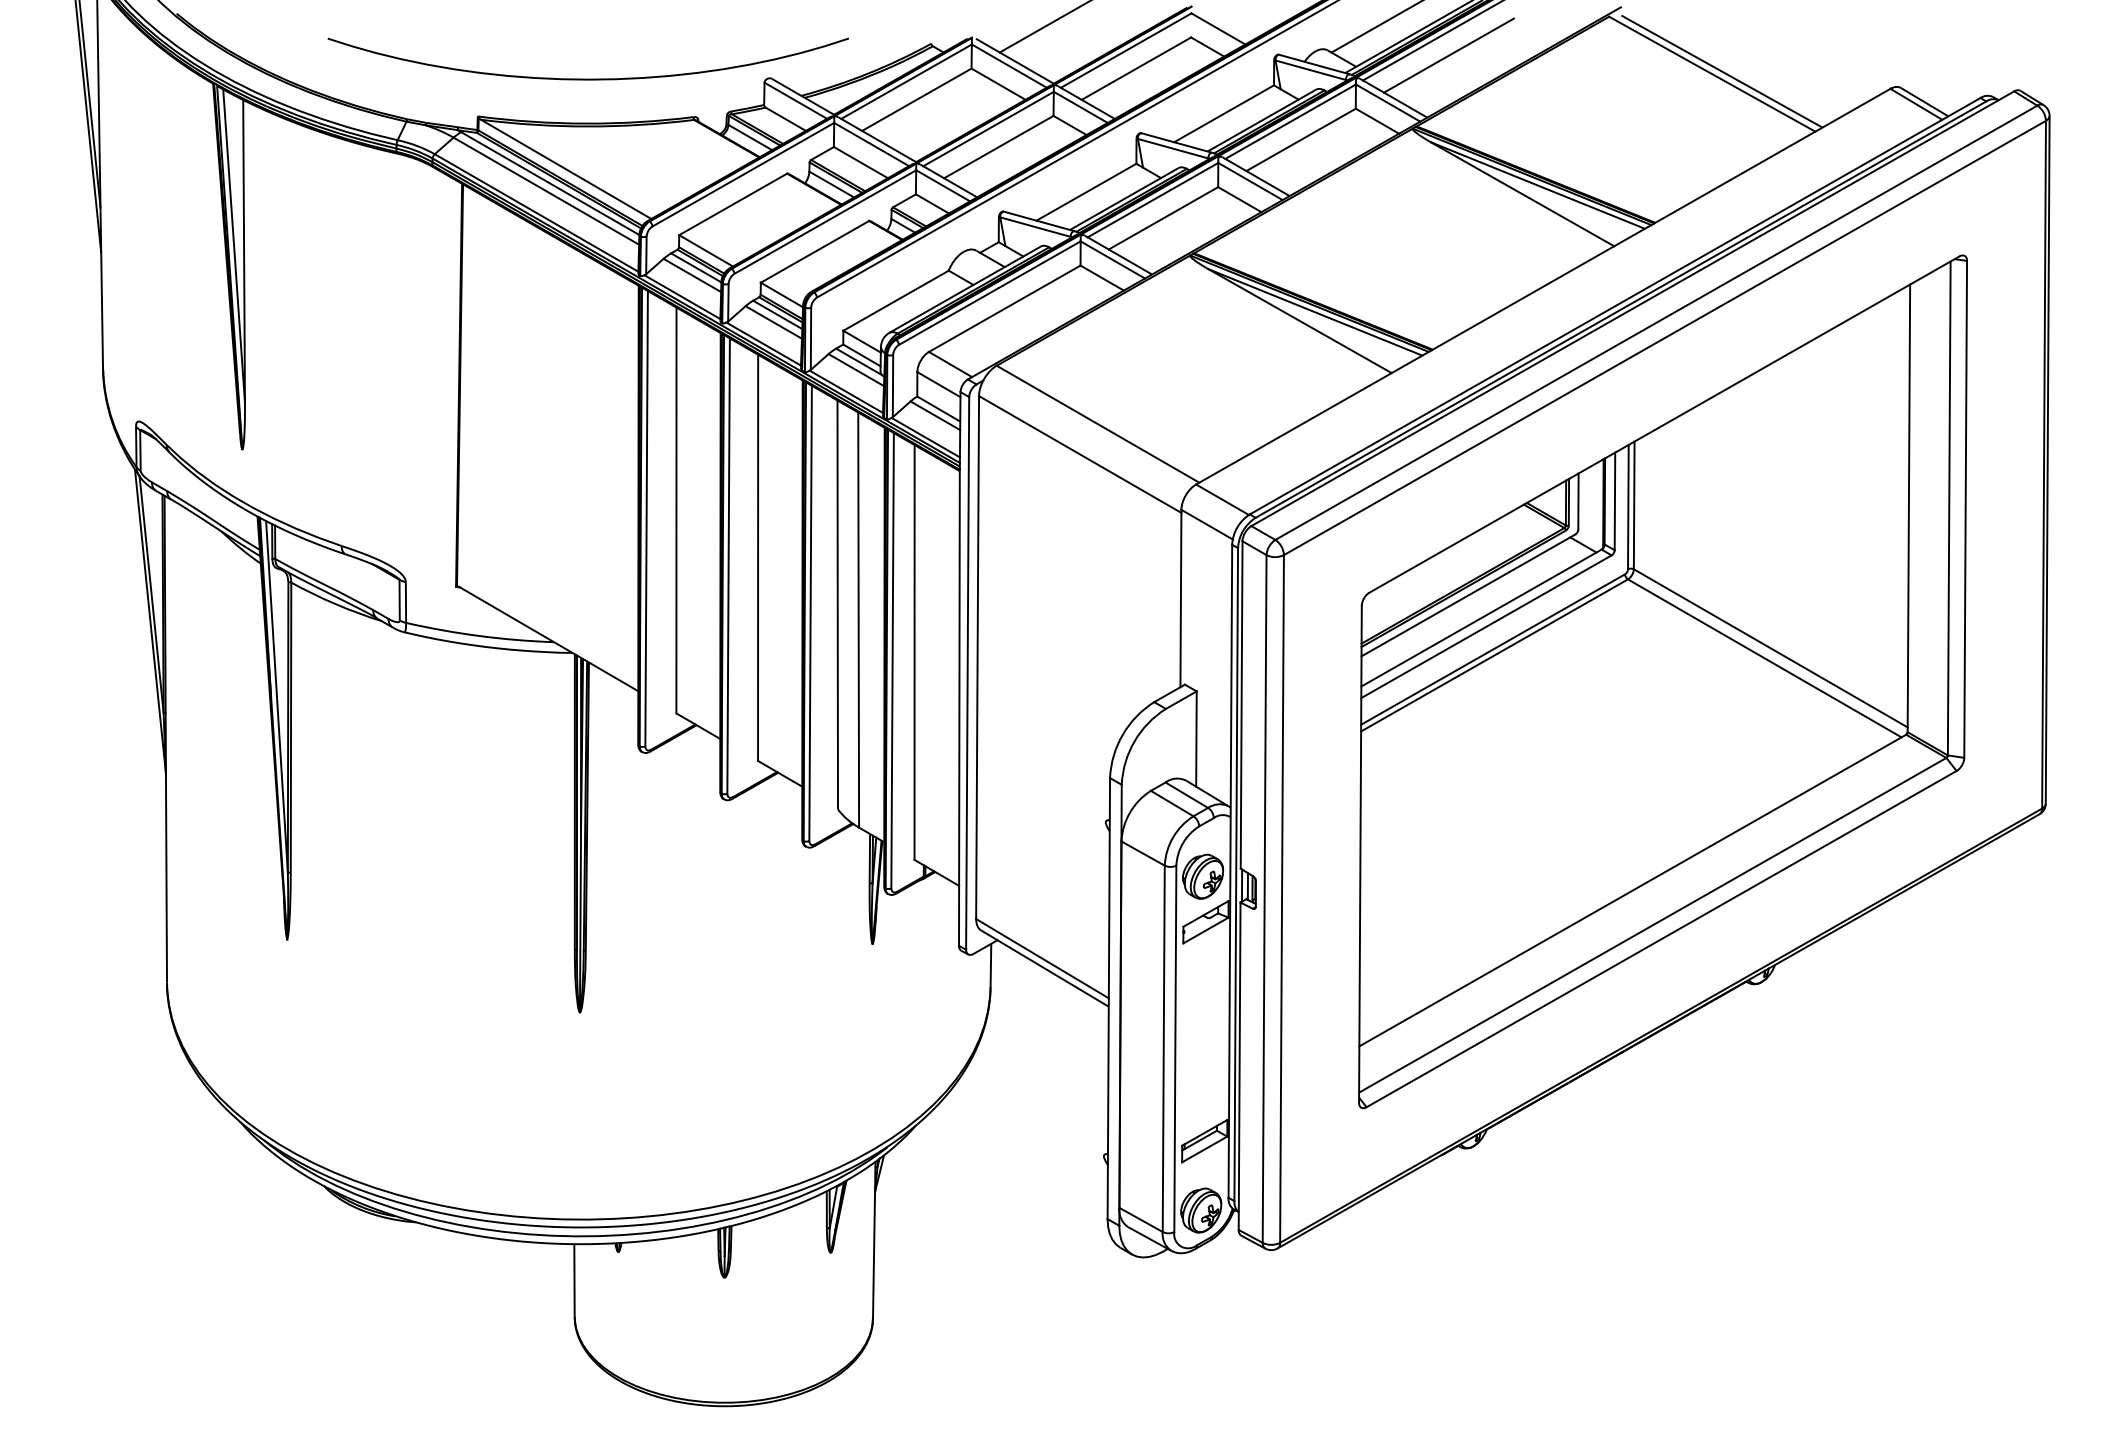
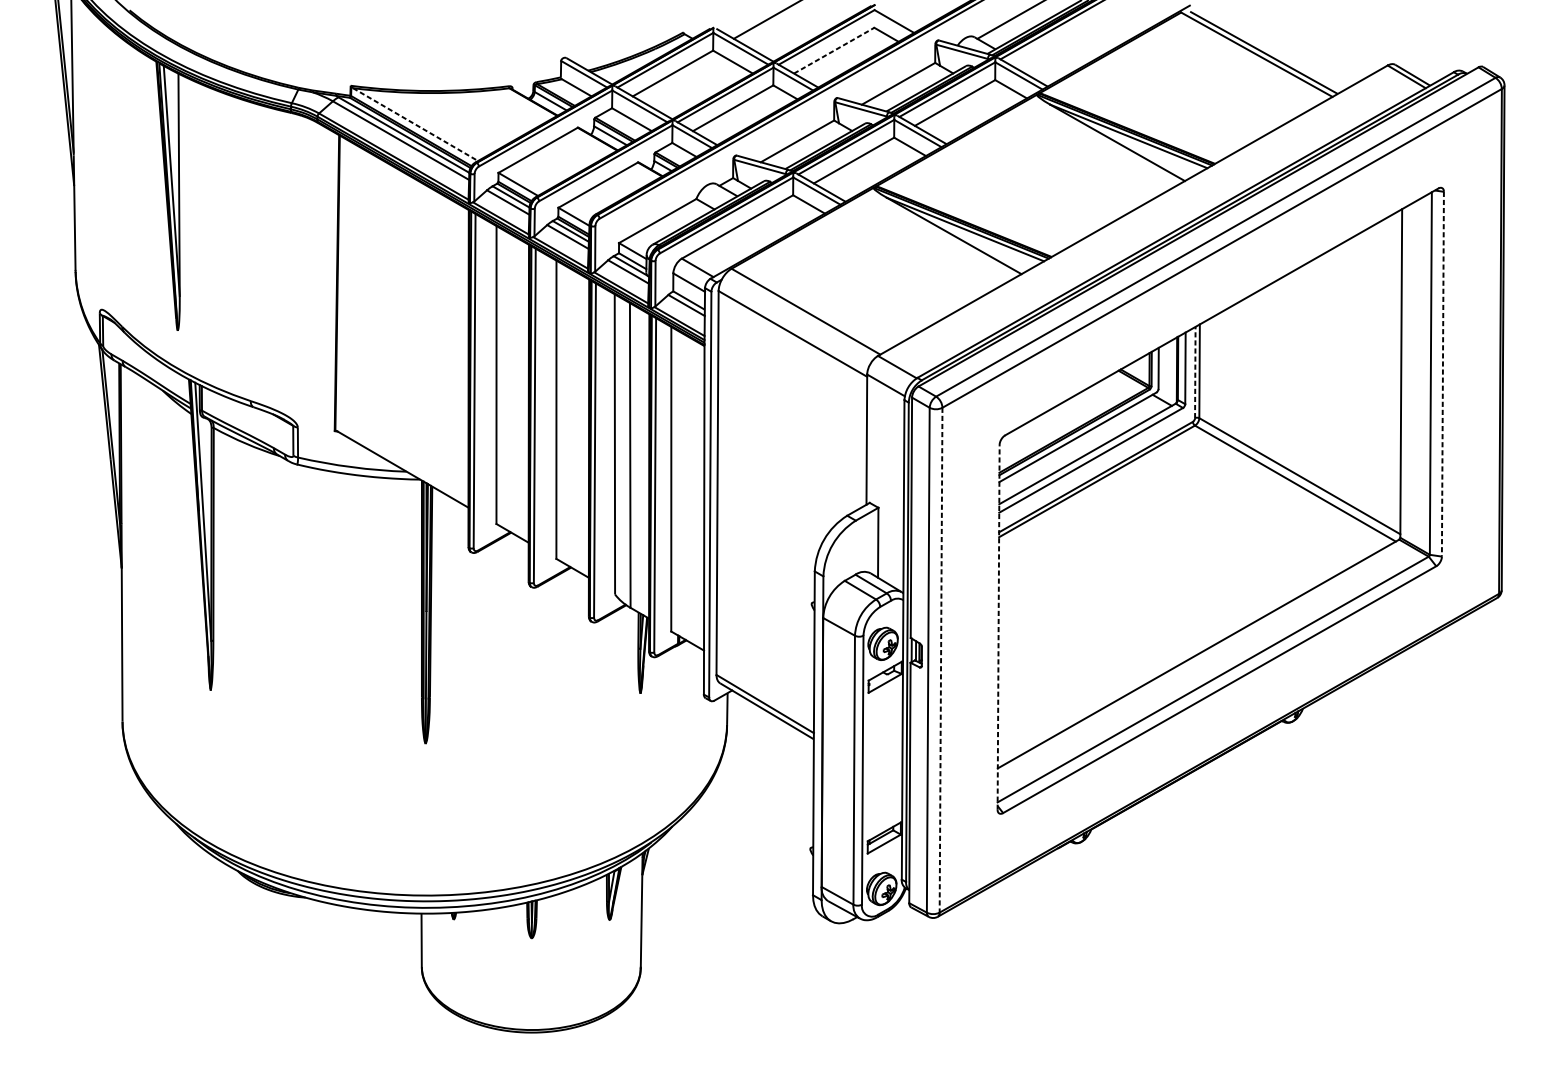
line: (1448, 55) -> (1063, 41), removed
line: (1136, 68) -> (834, 50), solid -> dashed
curve: (587, 78) -> (431, 57), removed
line: (566, 169) -> (415, 124), solid -> dashed
line: (1628, 506) -> (1195, 372), solid -> dashed
line: (1965, 509) -> (1442, 374), solid -> dashed
line: (1360, 853) -> (998, 626), solid -> dashed
line: (1282, 898) -> (941, 659), solid -> dashed

